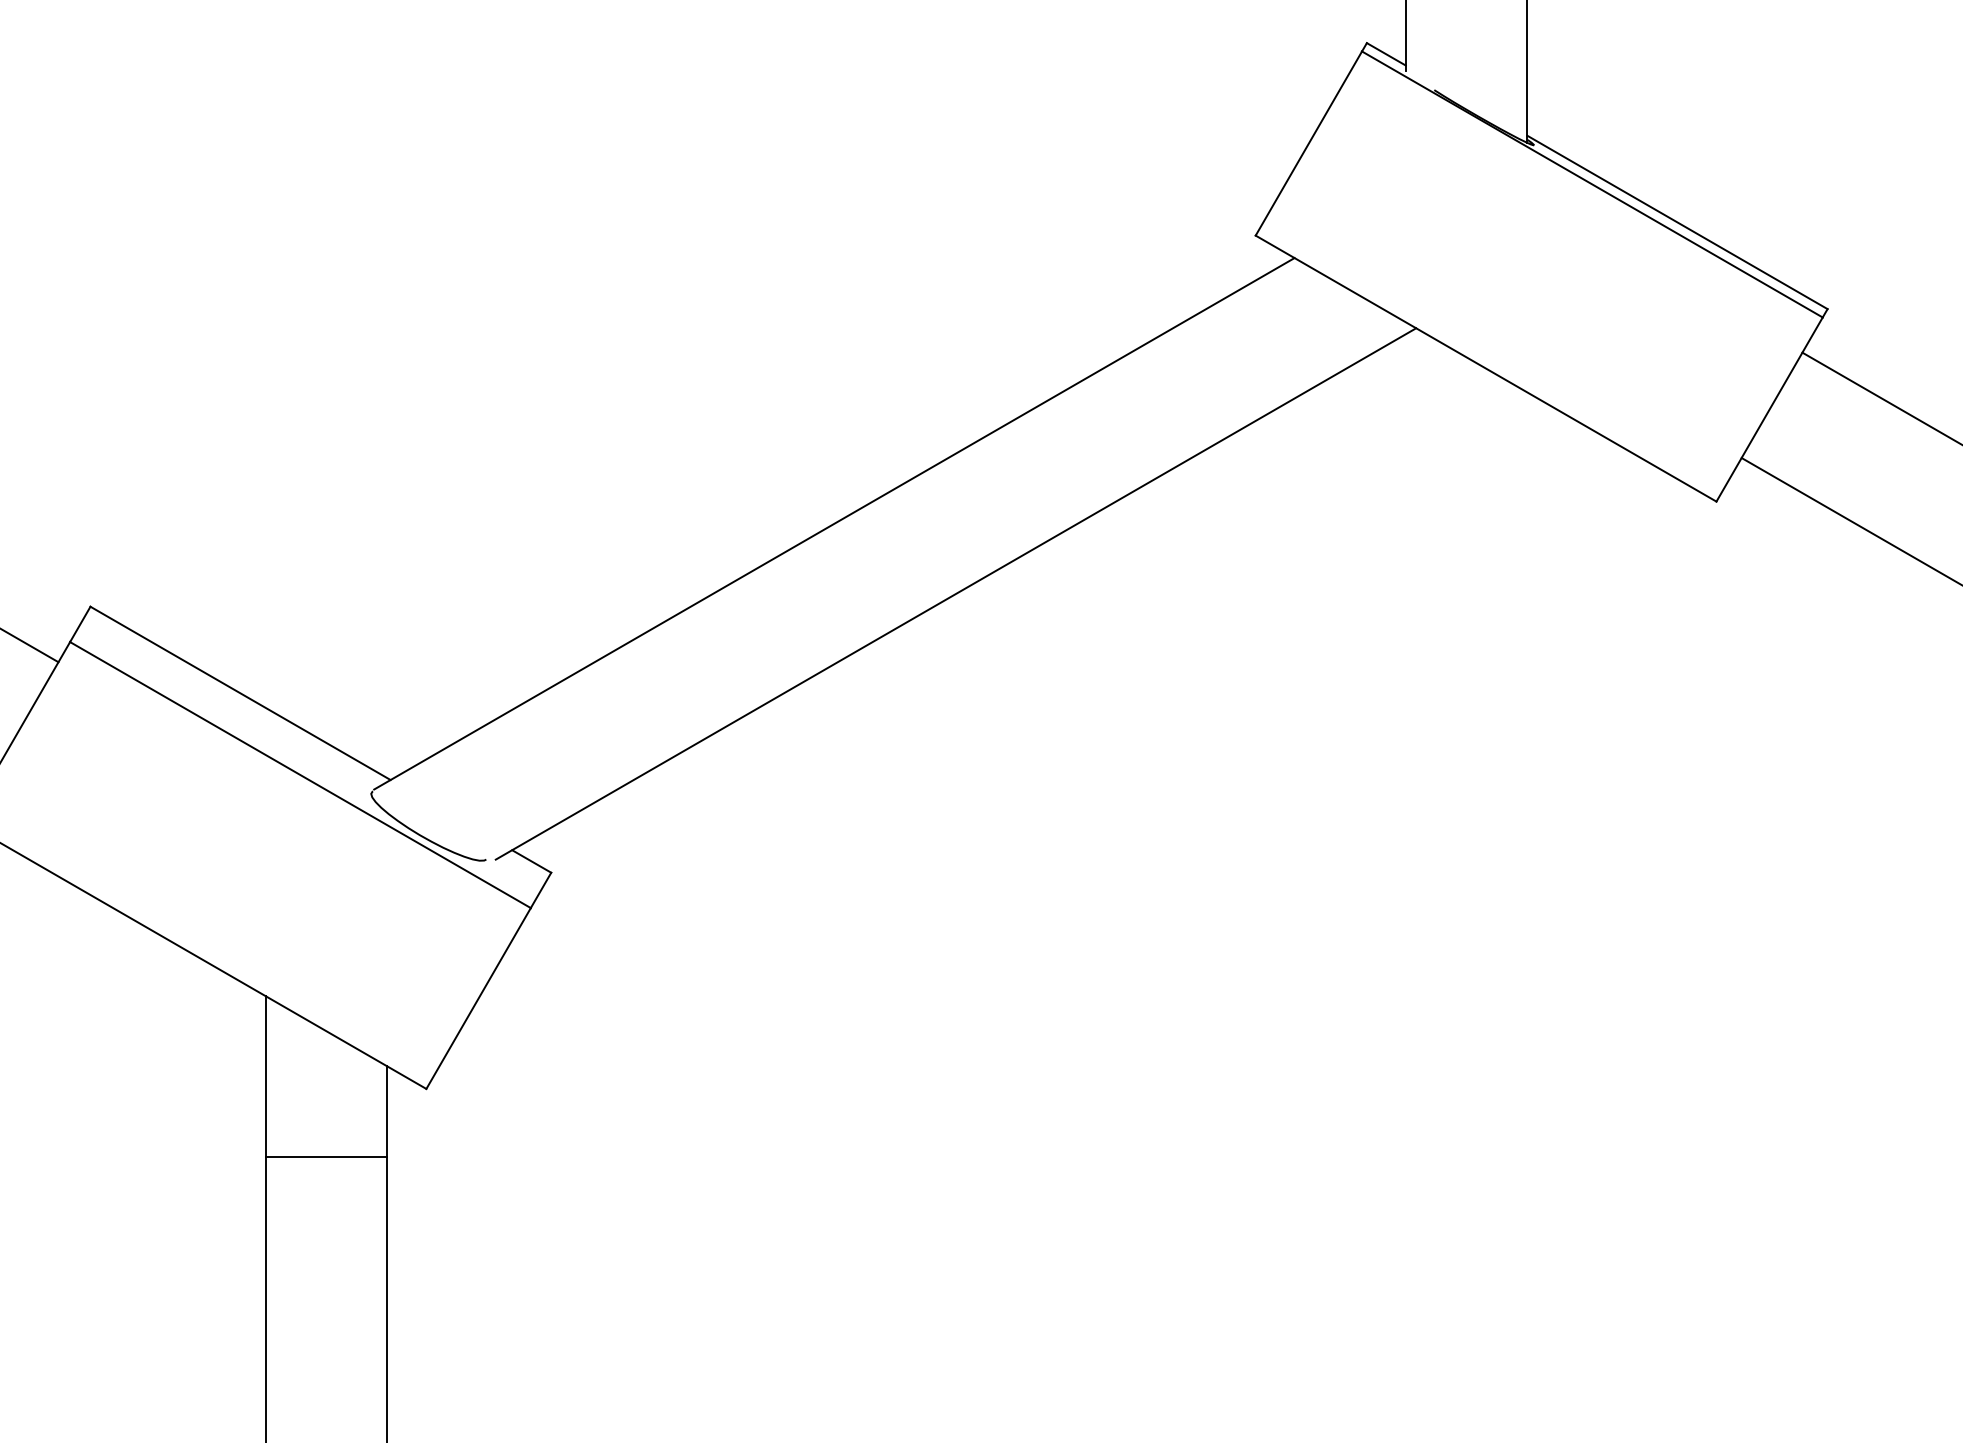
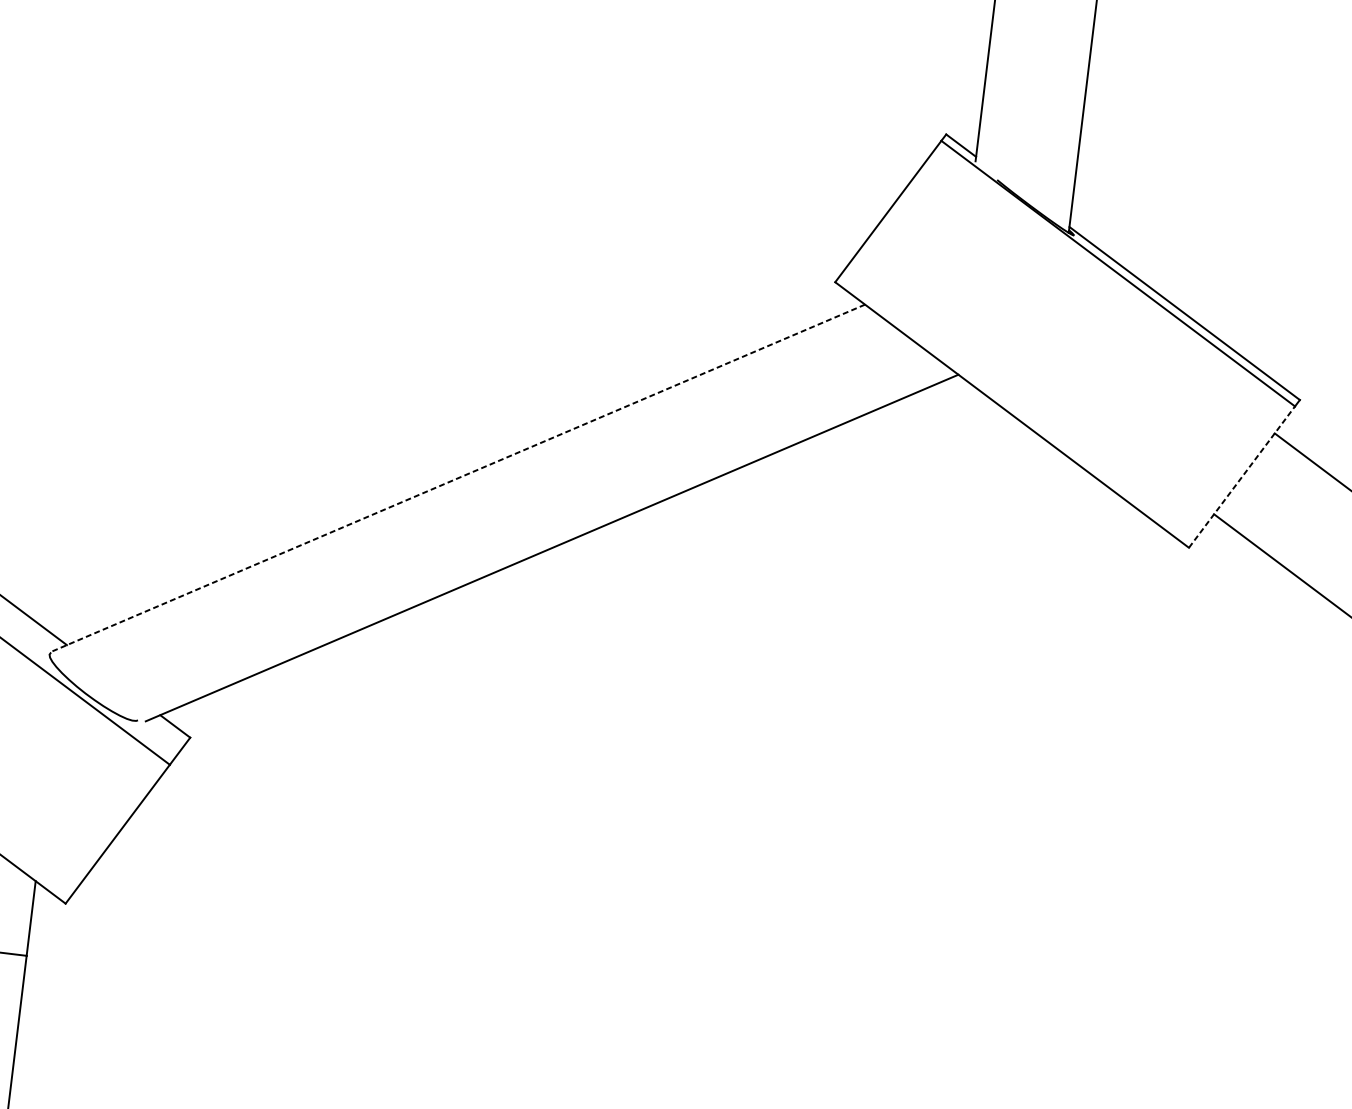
line: (1769, 409) -> (1241, 477), solid -> dashed
line: (833, 524) -> (457, 478), solid -> dashed

